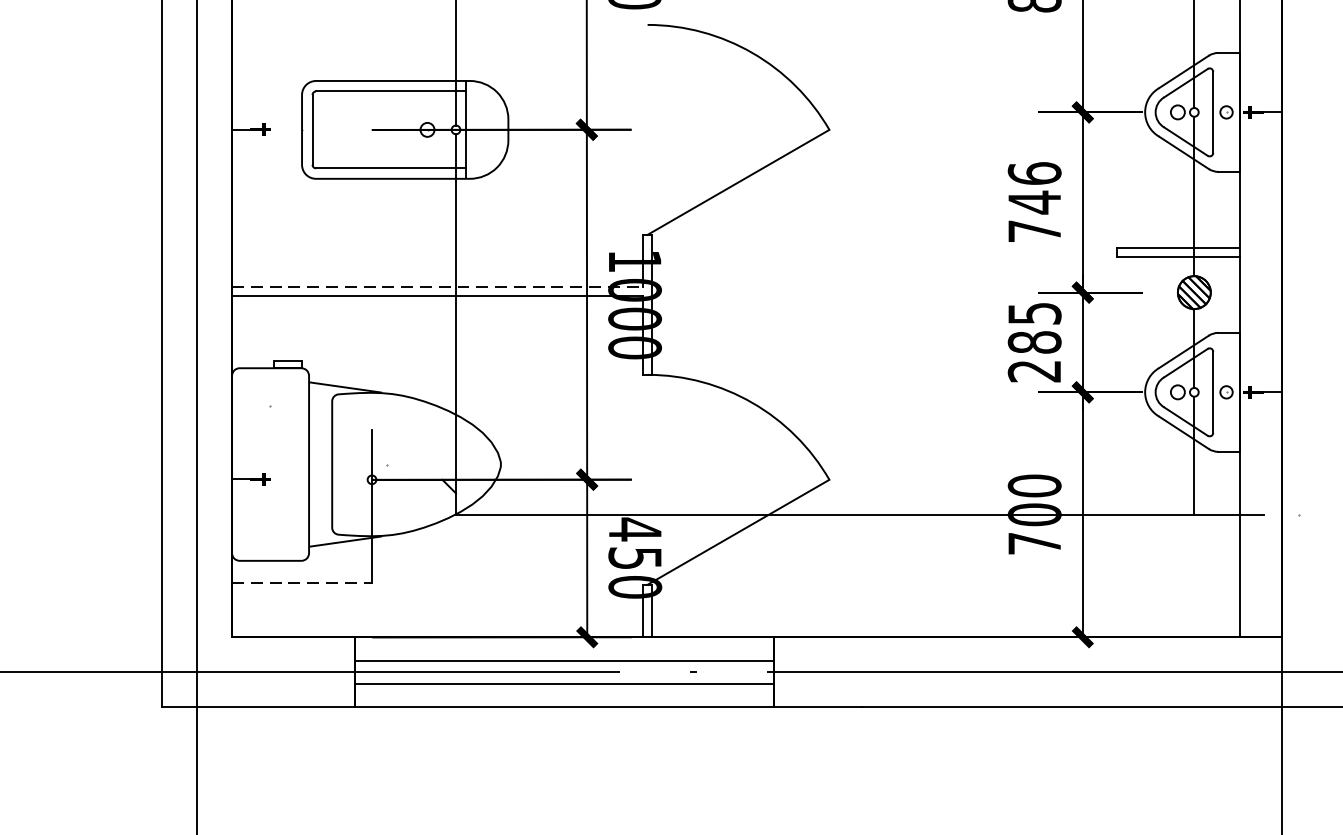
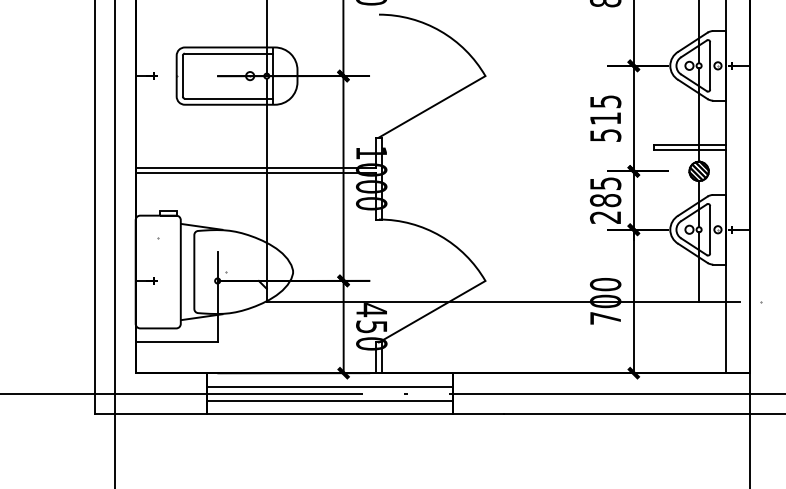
text: (1034, 202) -> (605, 118), 746 -> 515
line: (438, 287) -> (256, 168), dashed -> solid
line: (301, 583) -> (176, 341), dashed -> solid

